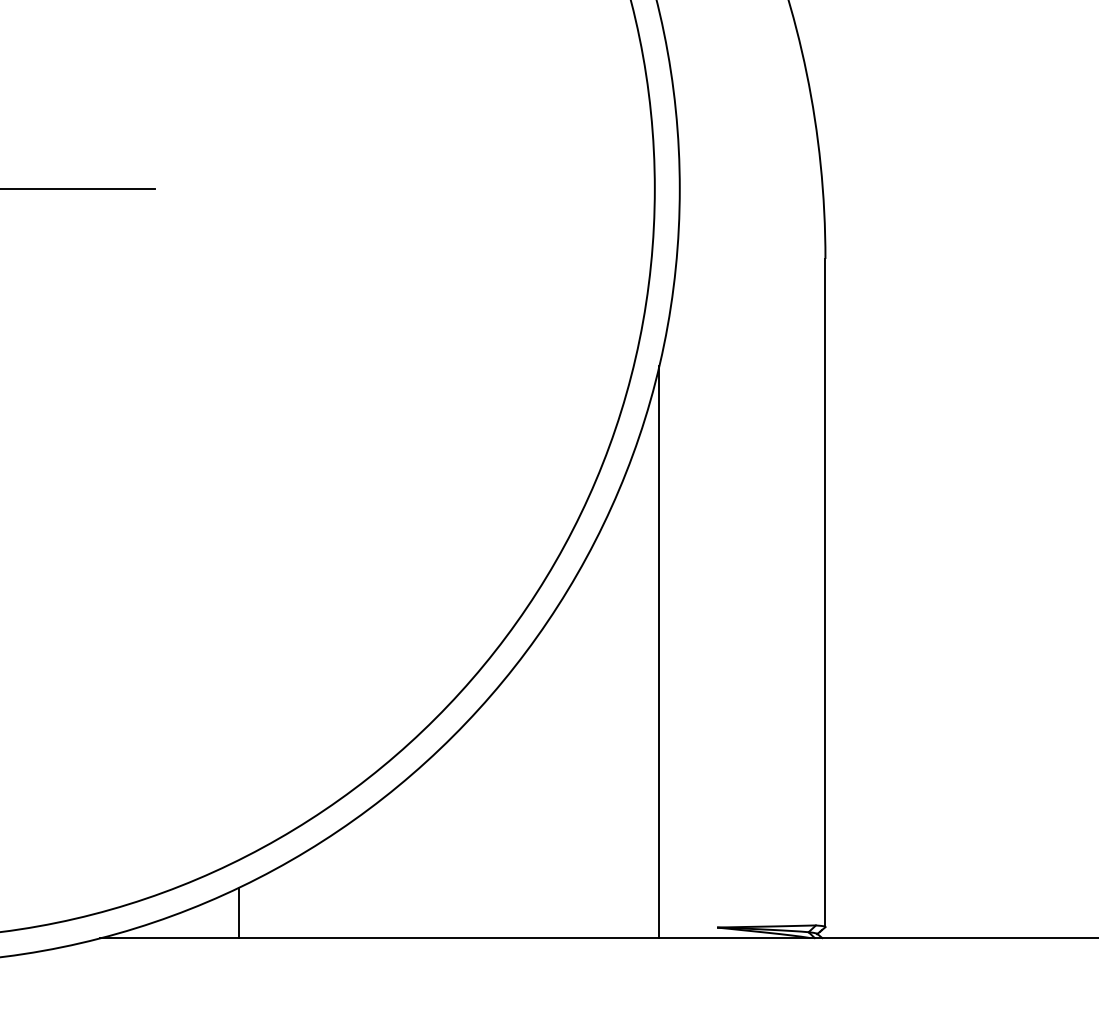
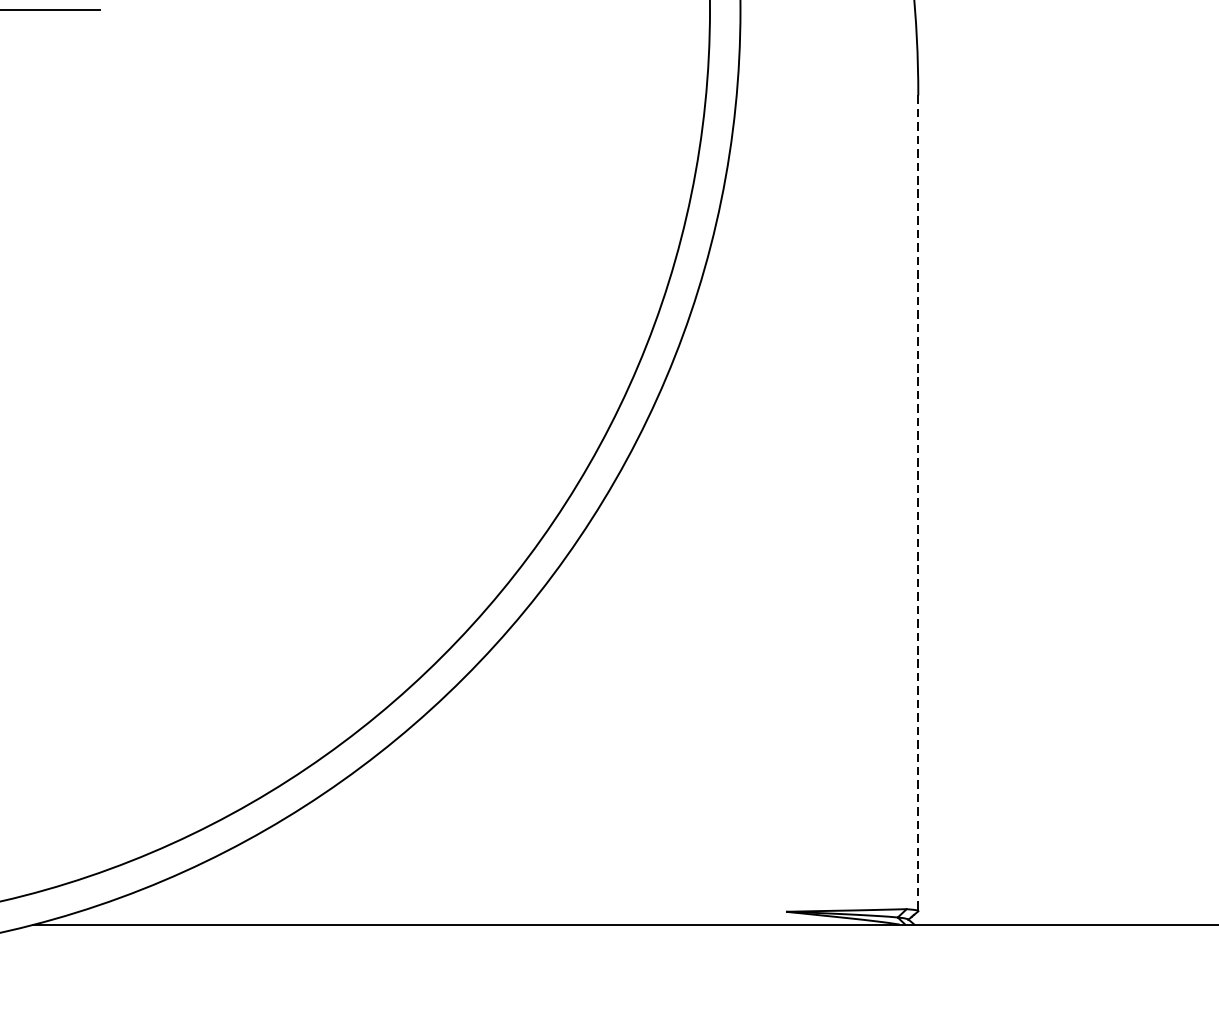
line: (825, 593) -> (918, 503), solid -> dashed
line: (659, 651) -> (715, 574), removed
line: (238, 912) -> (201, 893), removed

